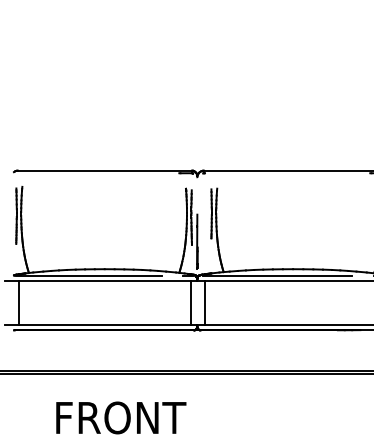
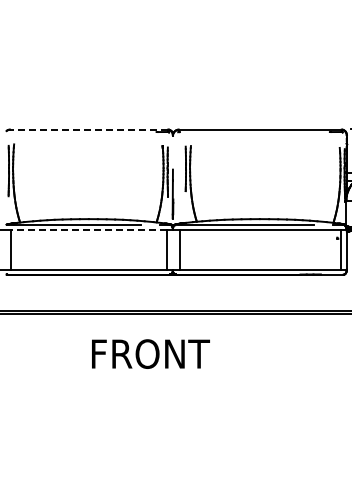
line: (105, 170) -> (89, 129), solid -> dashed
line: (104, 280) -> (88, 229), solid -> dashed
text: (120, 417) -> (150, 353), moved

